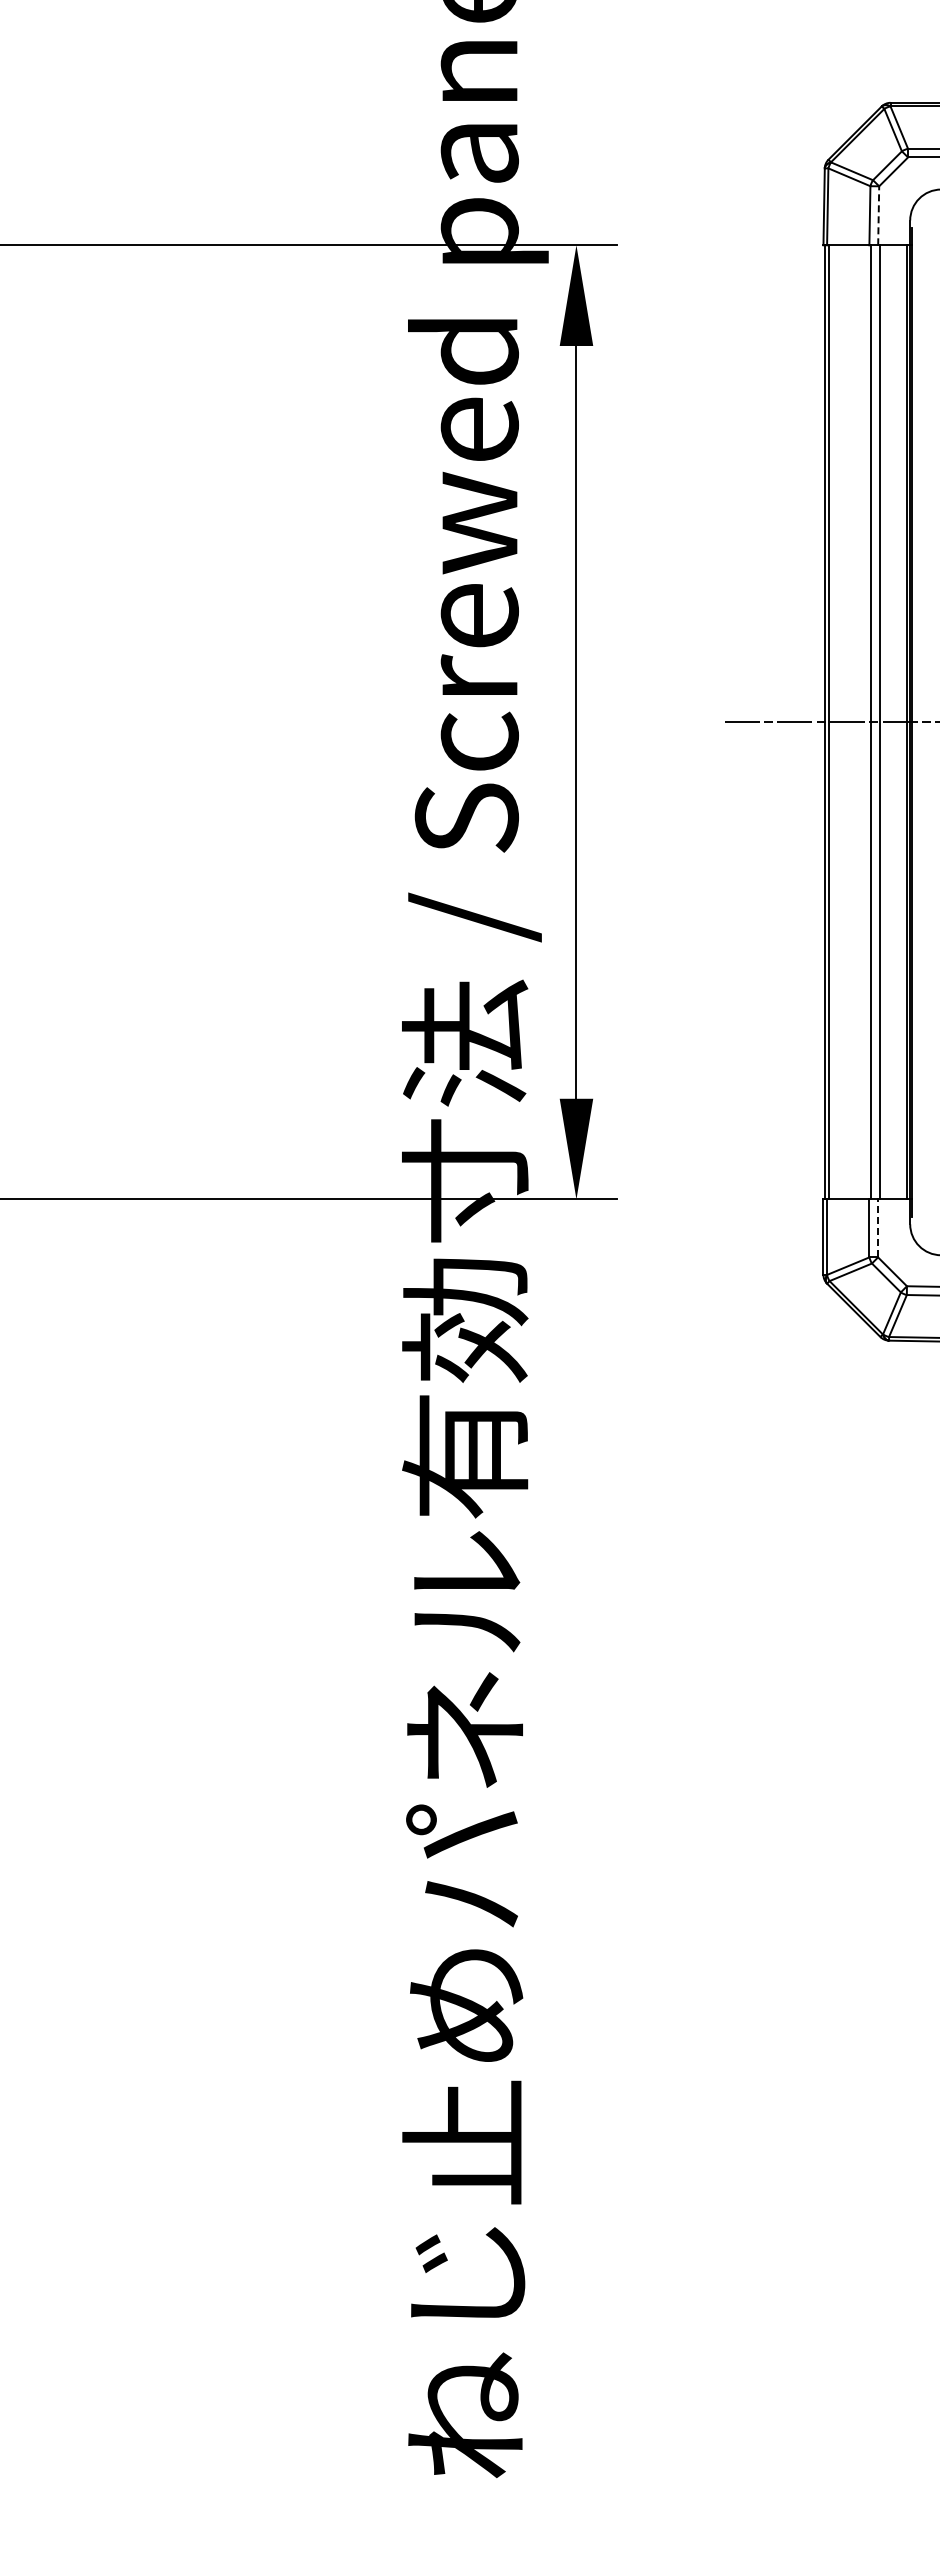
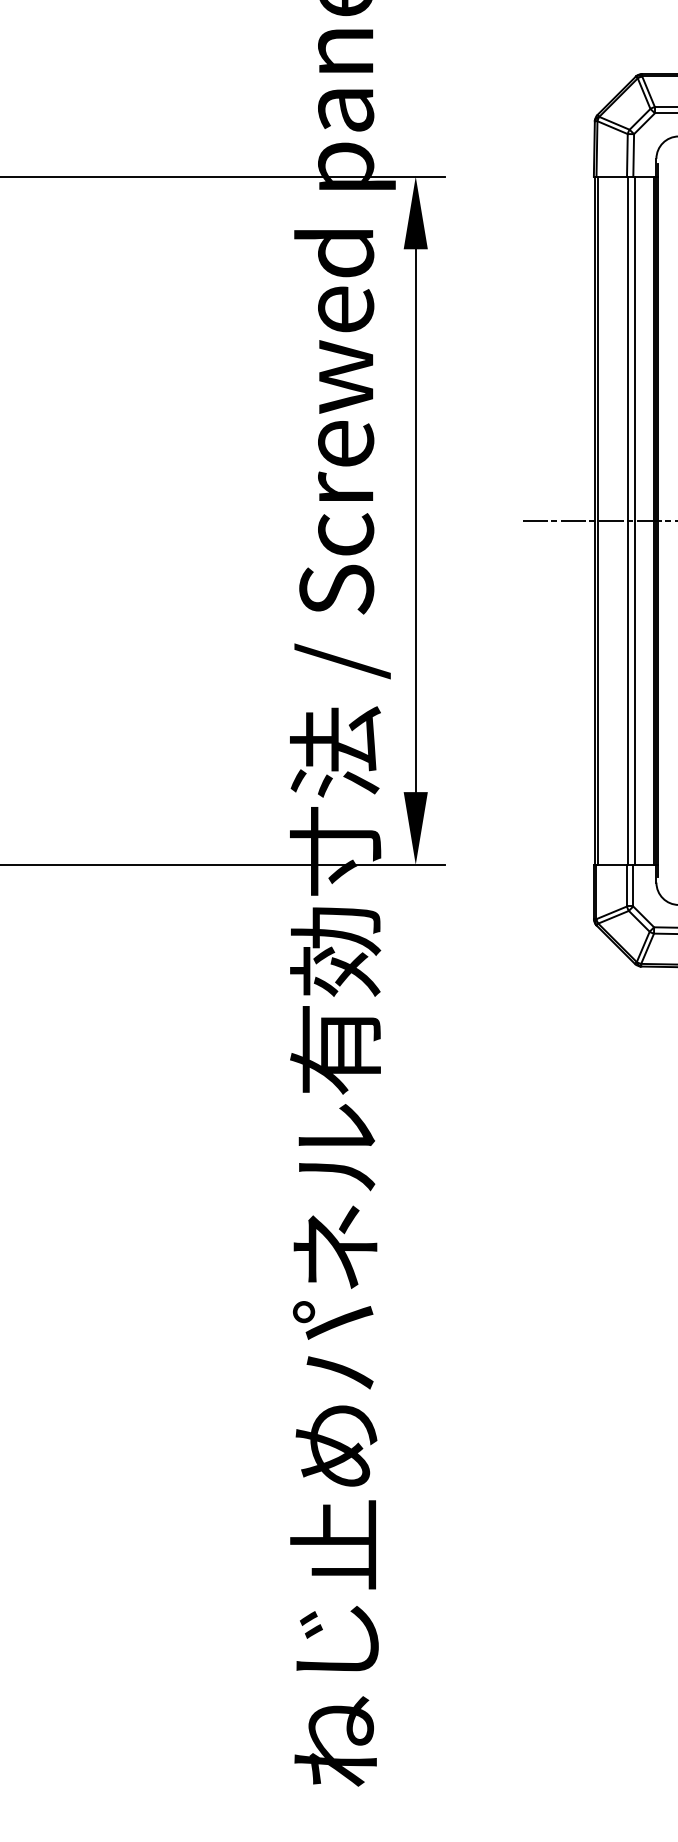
line: (878, 215) -> (633, 155), dashed -> solid
line: (878, 1228) -> (633, 885), dashed -> solid

